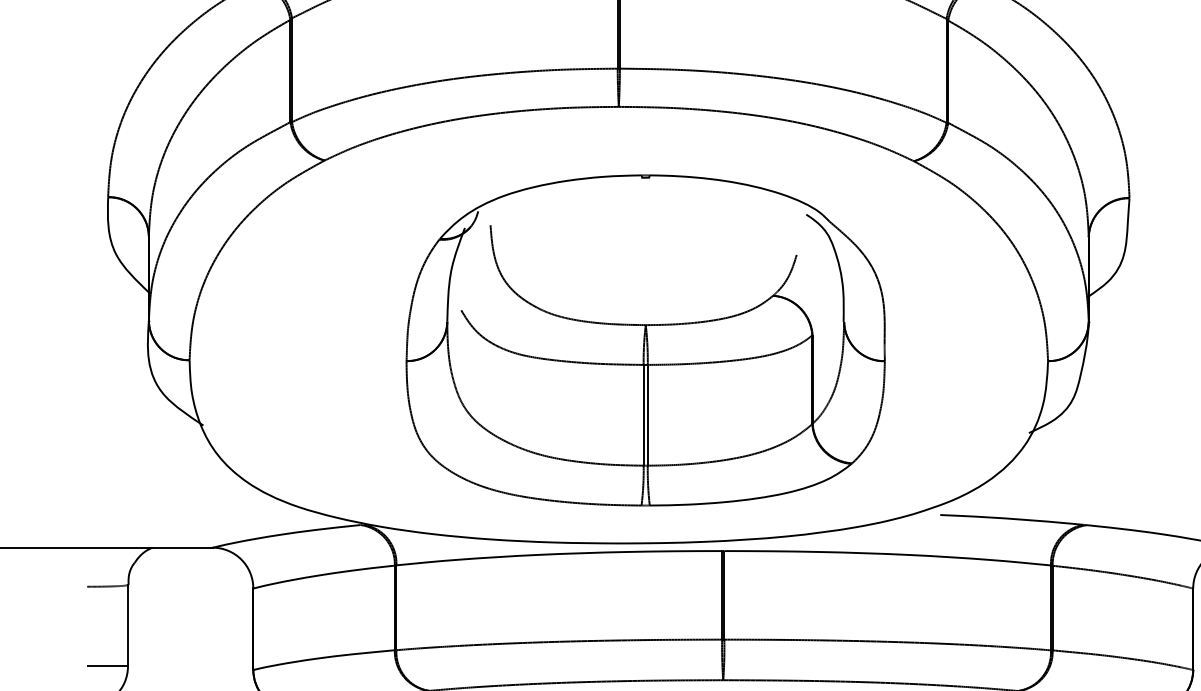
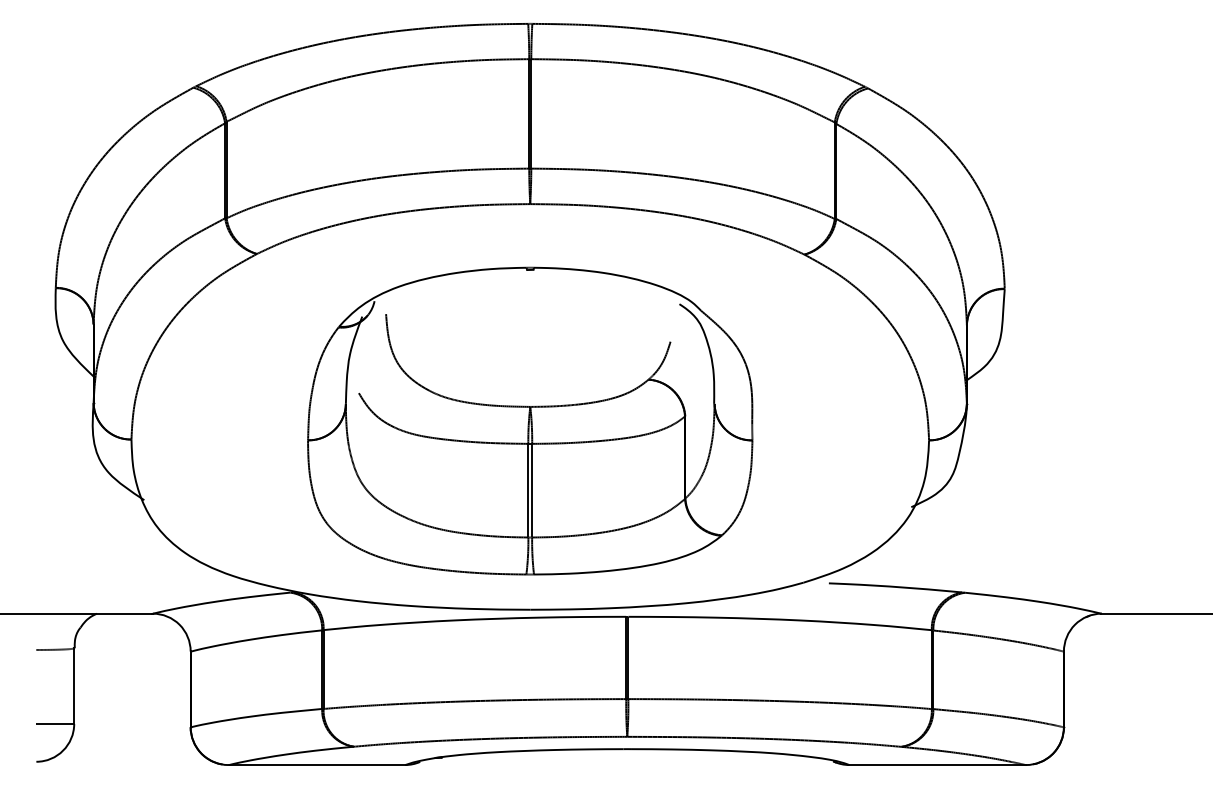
part: (645, 339) -> (530, 420), moved

